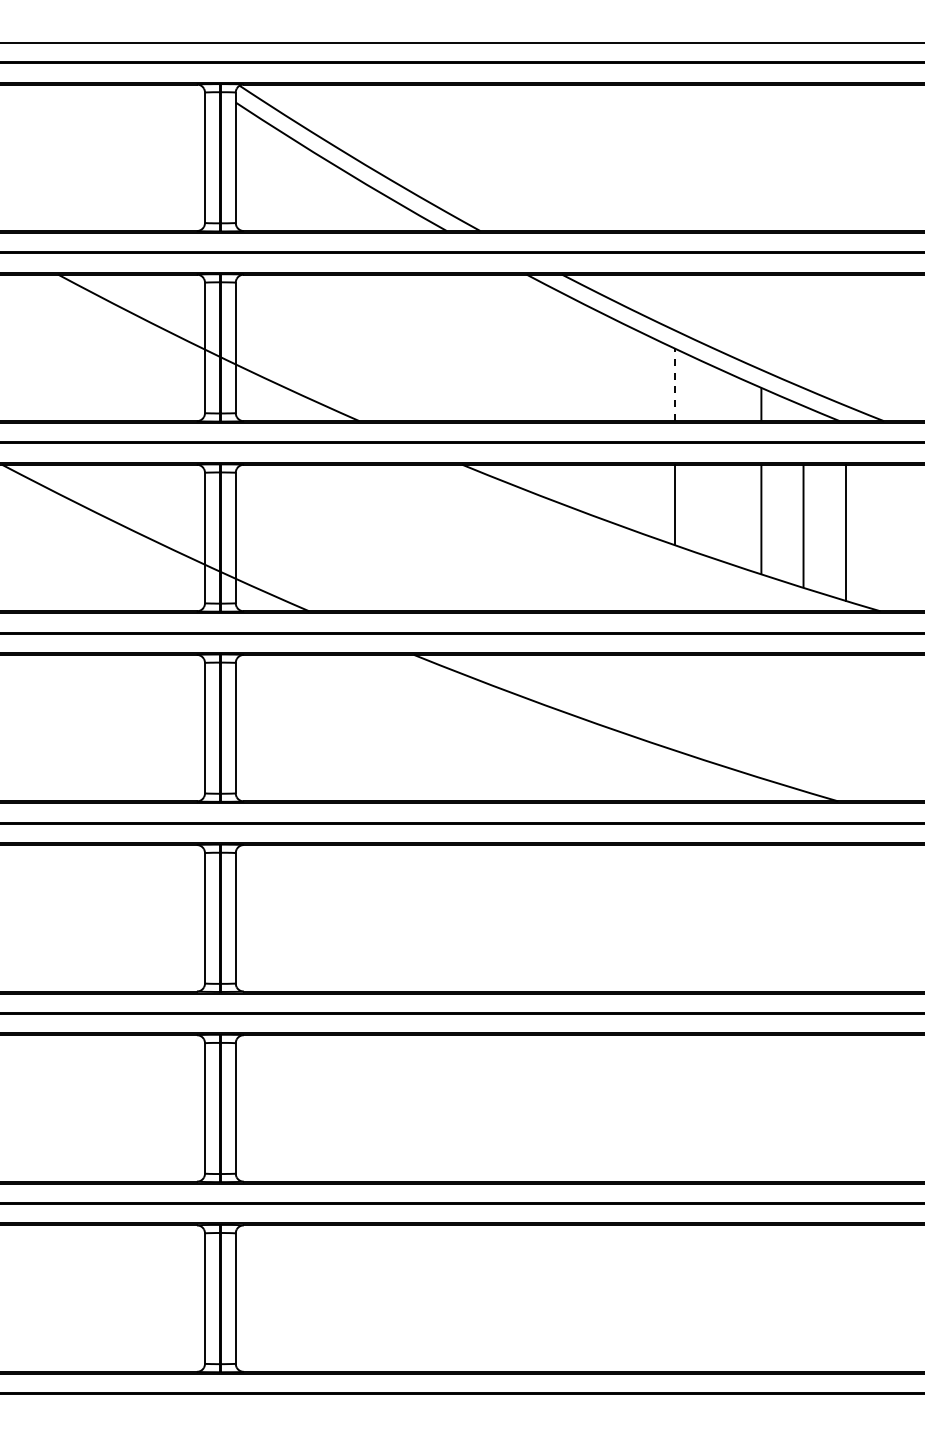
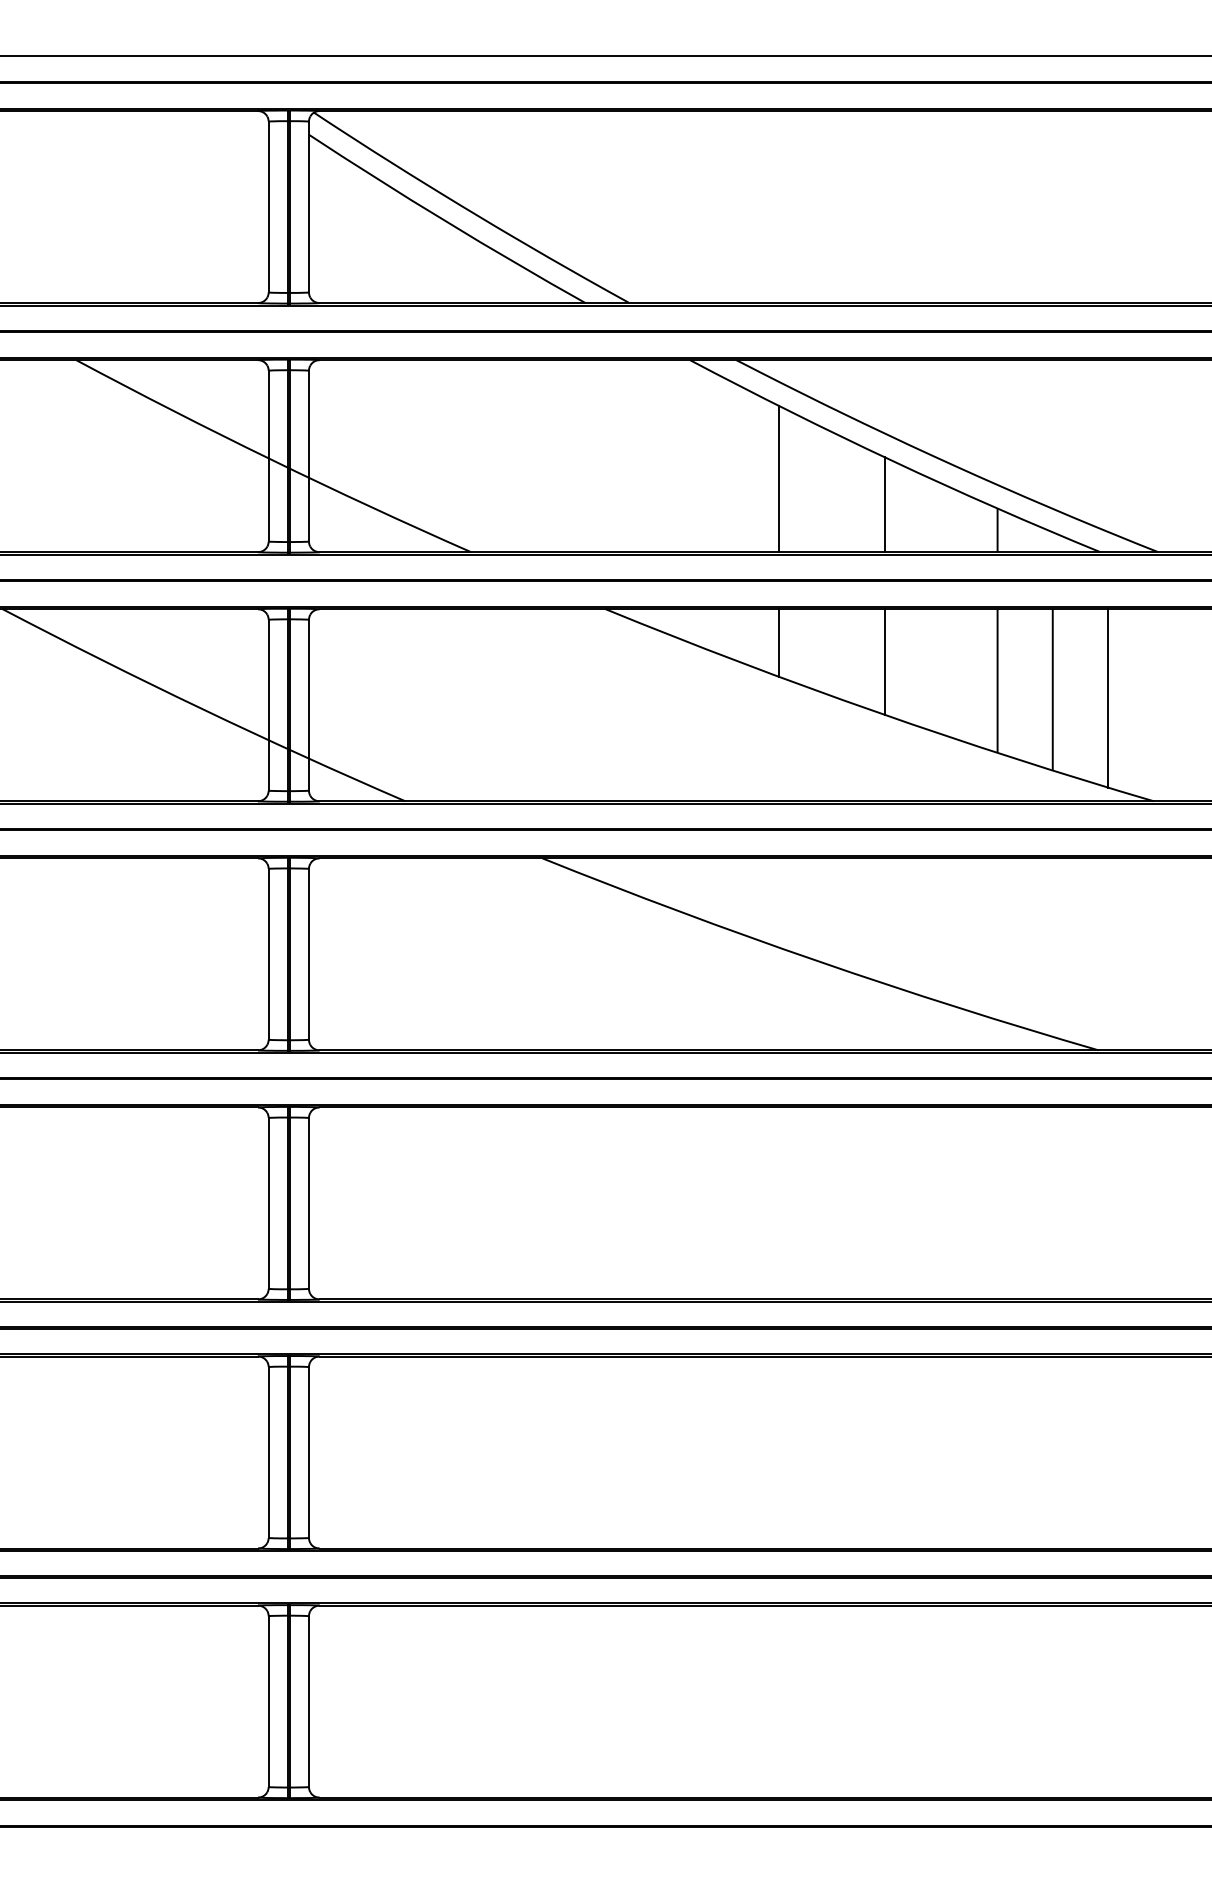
line: (594, 364) -> (779, 478), added
line: (675, 384) -> (885, 504), dashed -> solid
line: (594, 490) -> (779, 642), added

